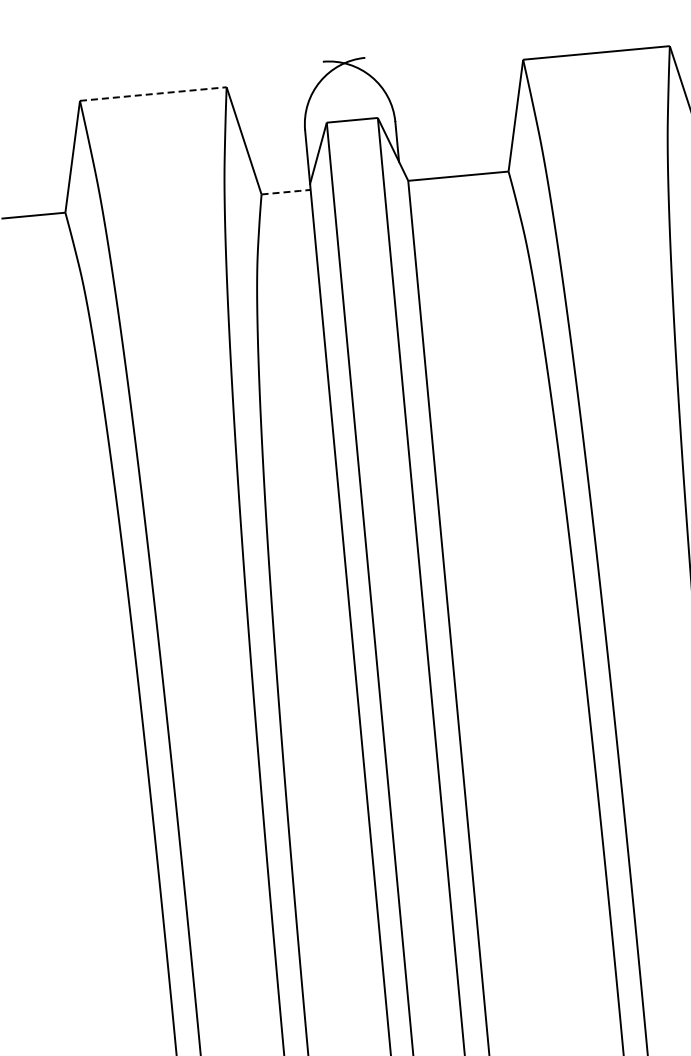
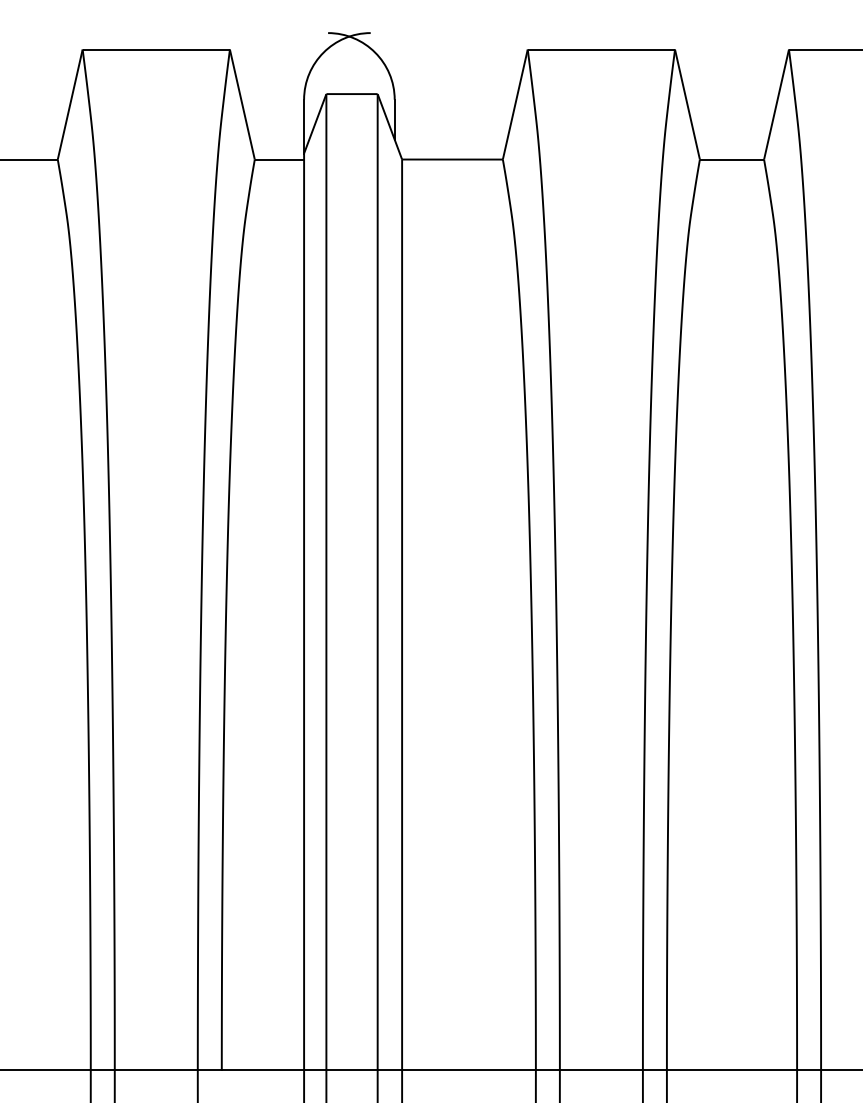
line: (152, 94) -> (155, 49), dashed -> solid
line: (286, 192) -> (279, 159), dashed -> solid

